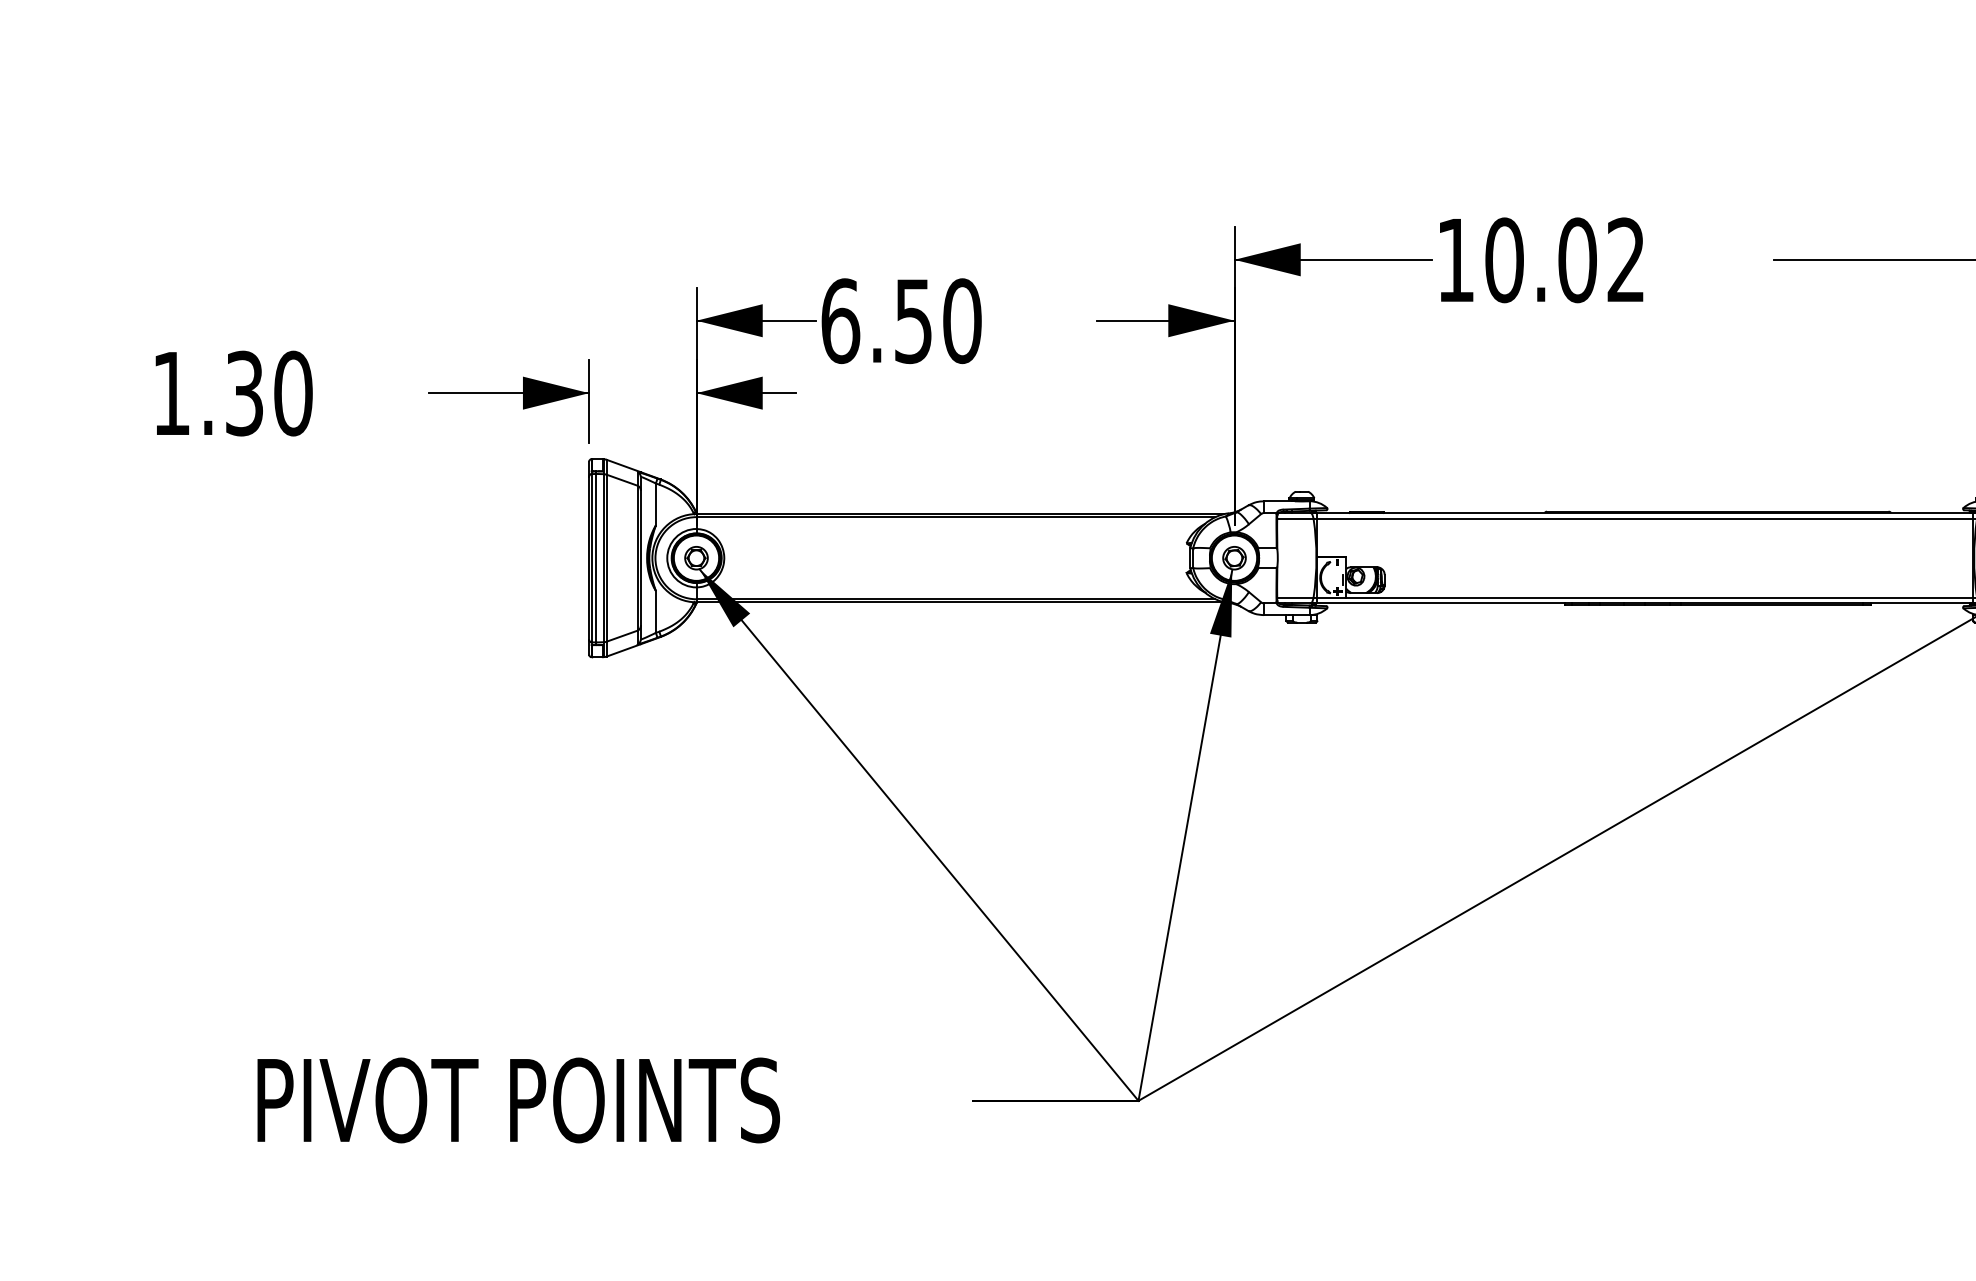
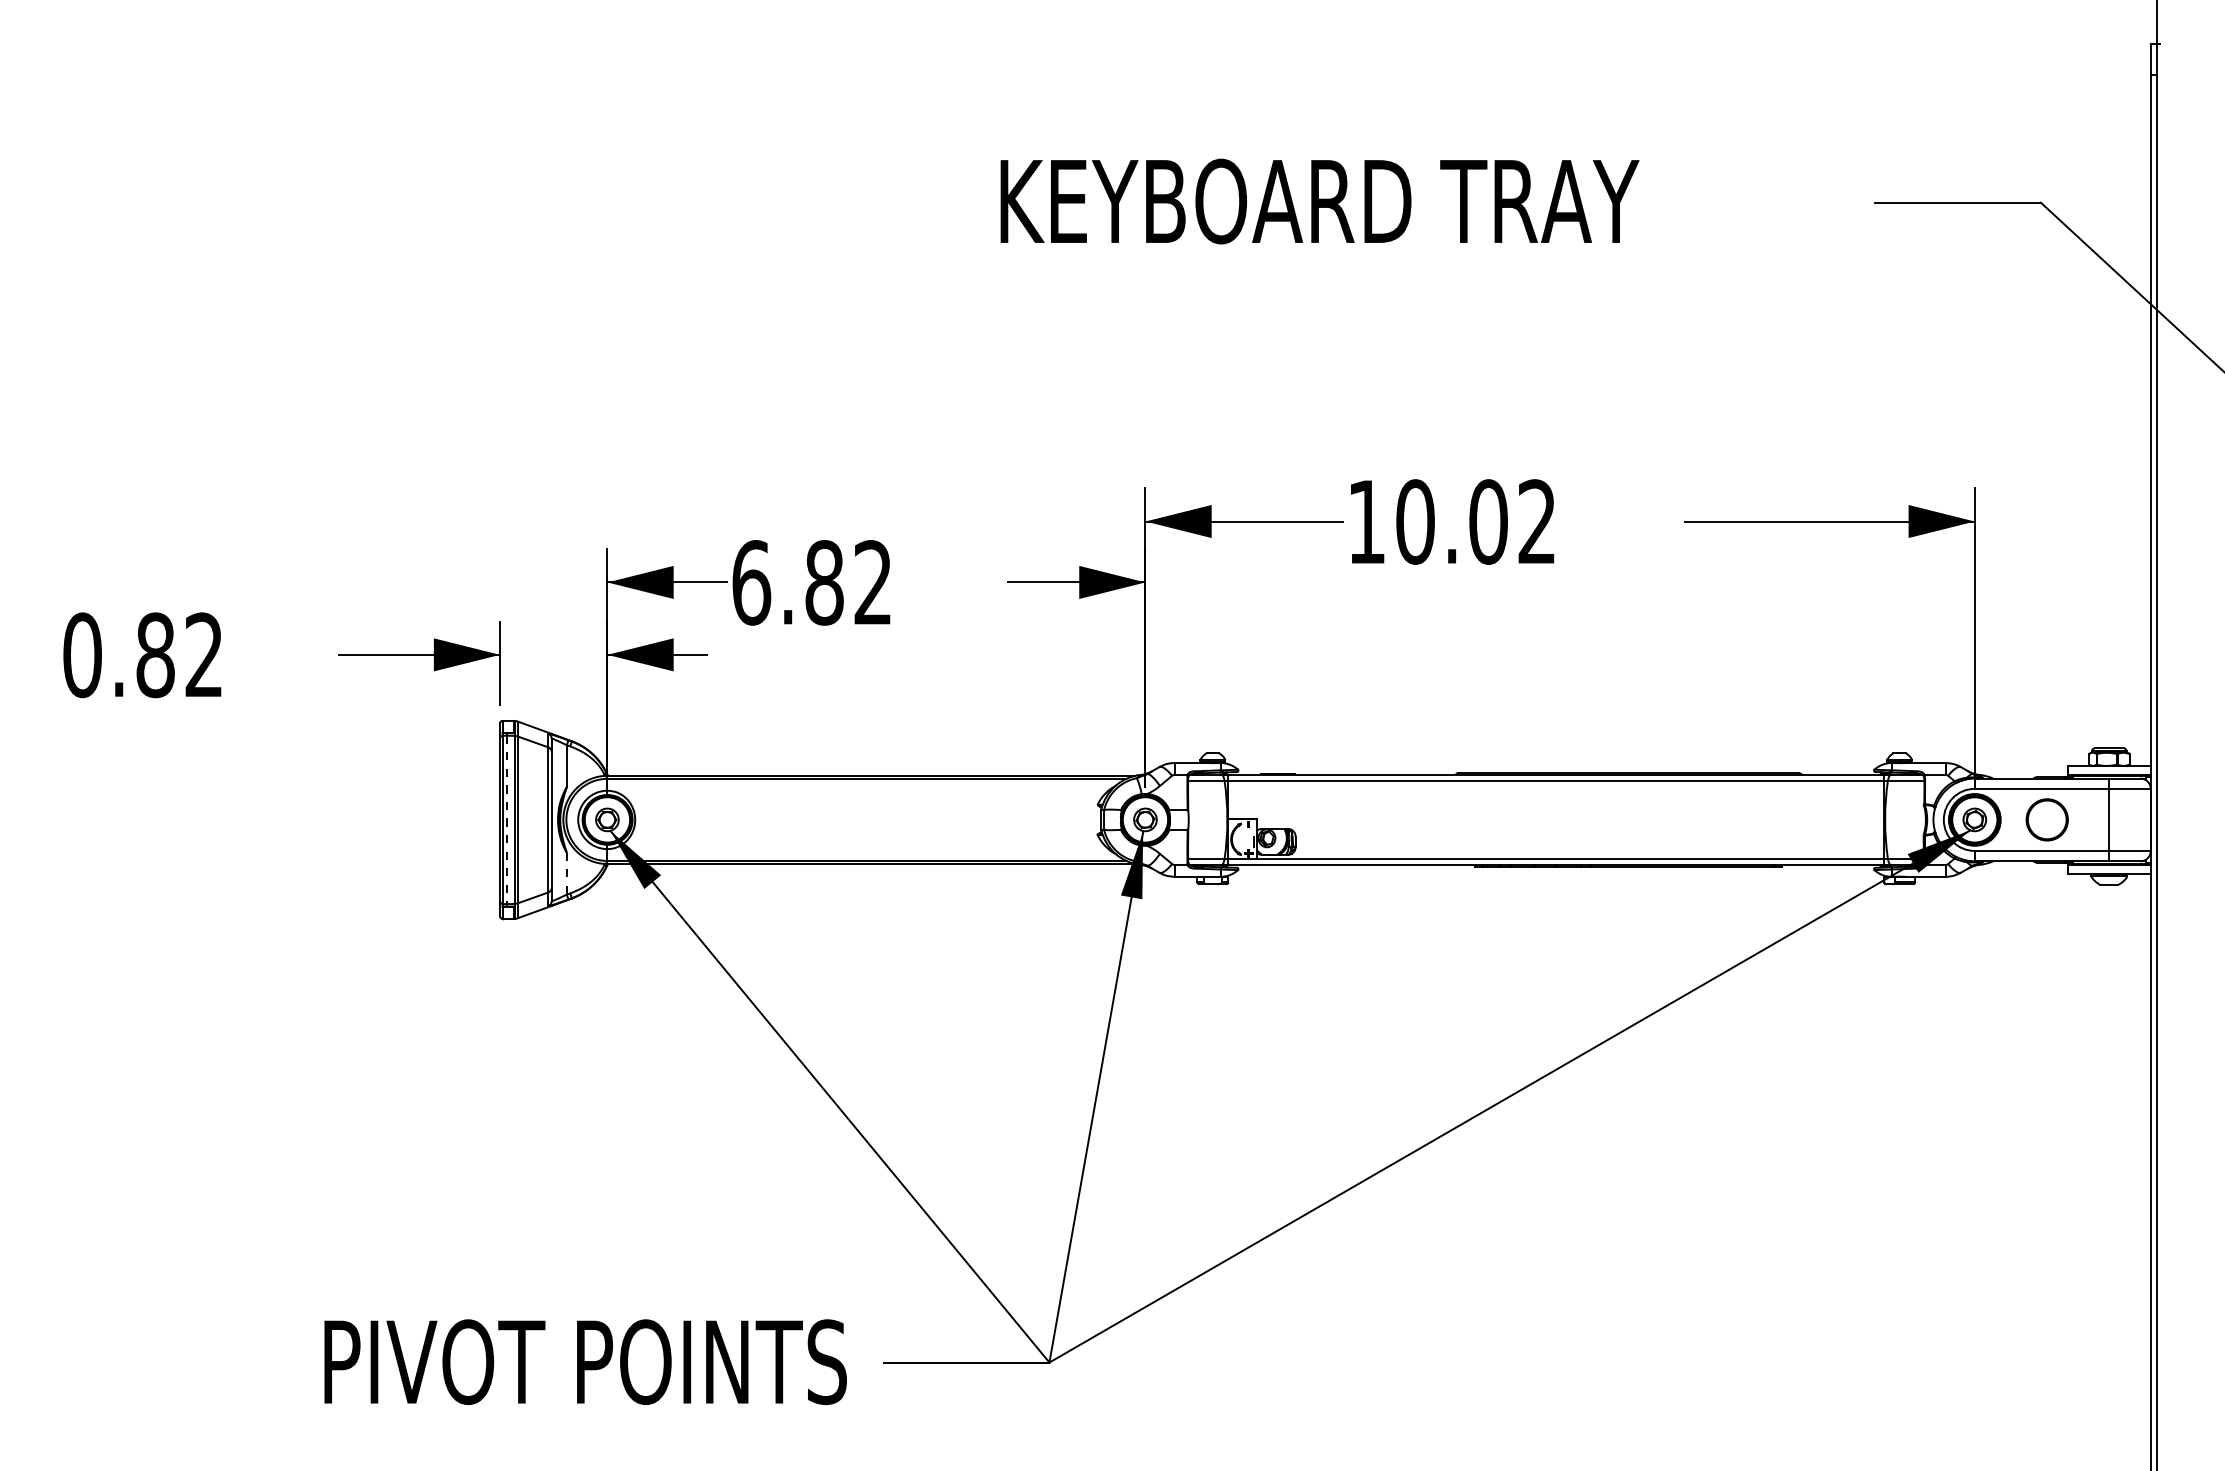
text: (937, 320) -> (848, 582), 6.50 -> 6.82
text: (232, 393) -> (143, 655), 1.30 -> 0.82
line: (596, 558) -> (507, 820), solid -> dashed
line: (655, 612) -> (566, 874), solid -> dashed
text: (518, 1100) -> (585, 1362), moved

